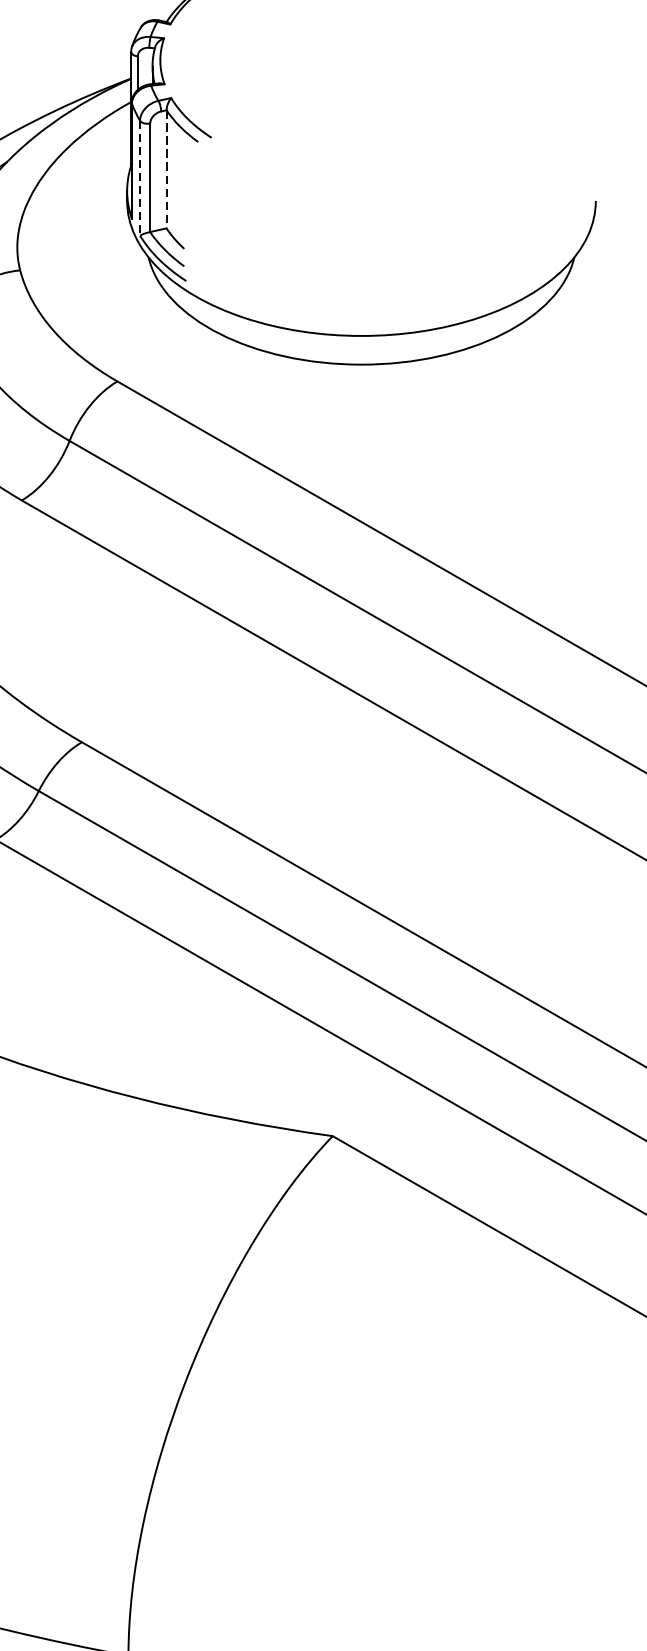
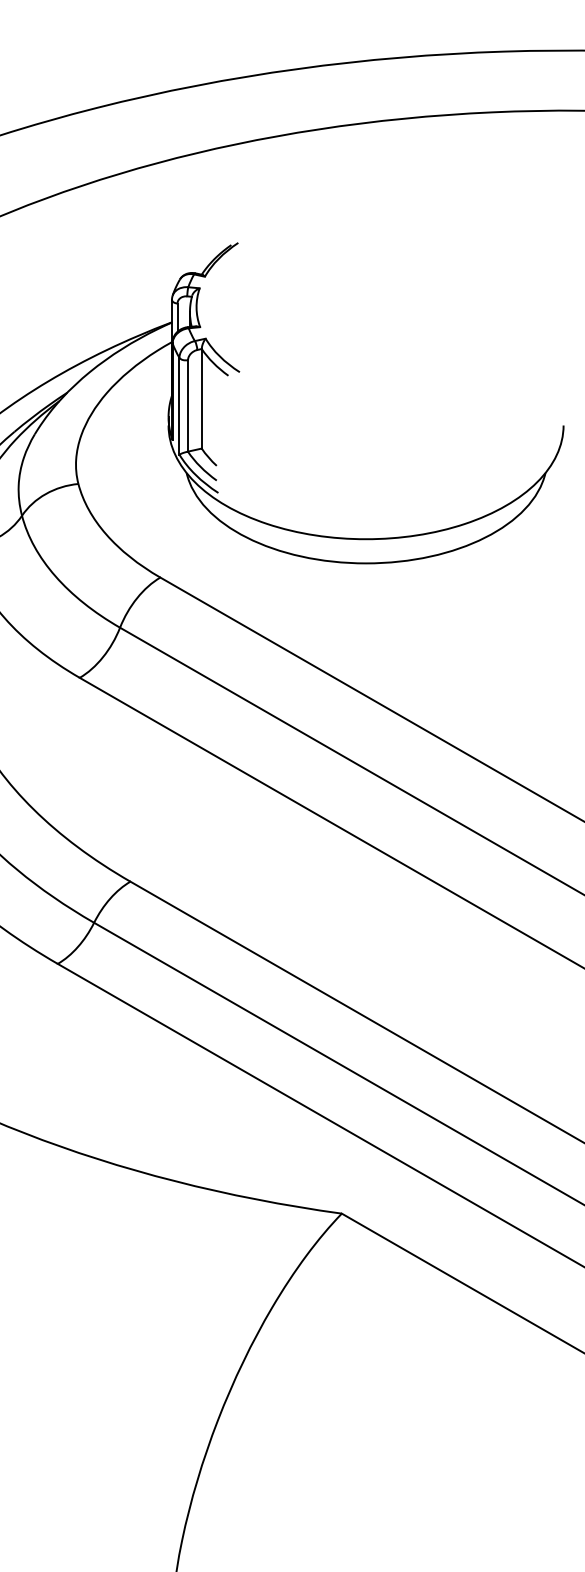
line: (166, 168) -> (201, 398), dashed -> solid
line: (140, 178) -> (179, 406), dashed -> solid

